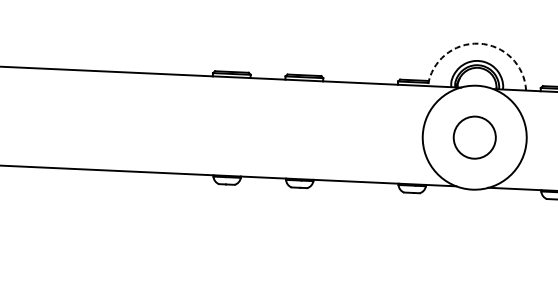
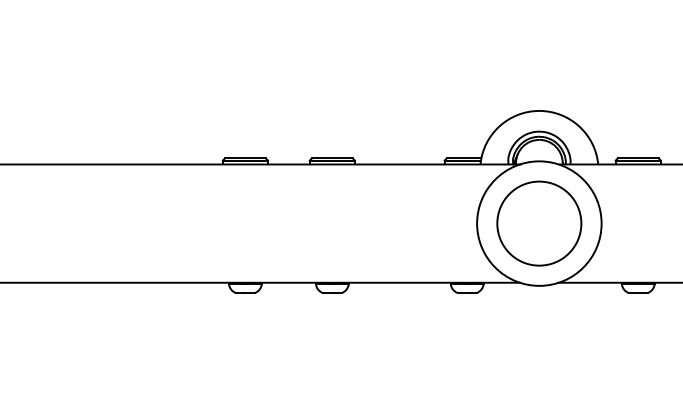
arc: (479, 43) -> (539, 110), dashed -> solid
circle: (474, 137) -> (539, 223), size x1.67

